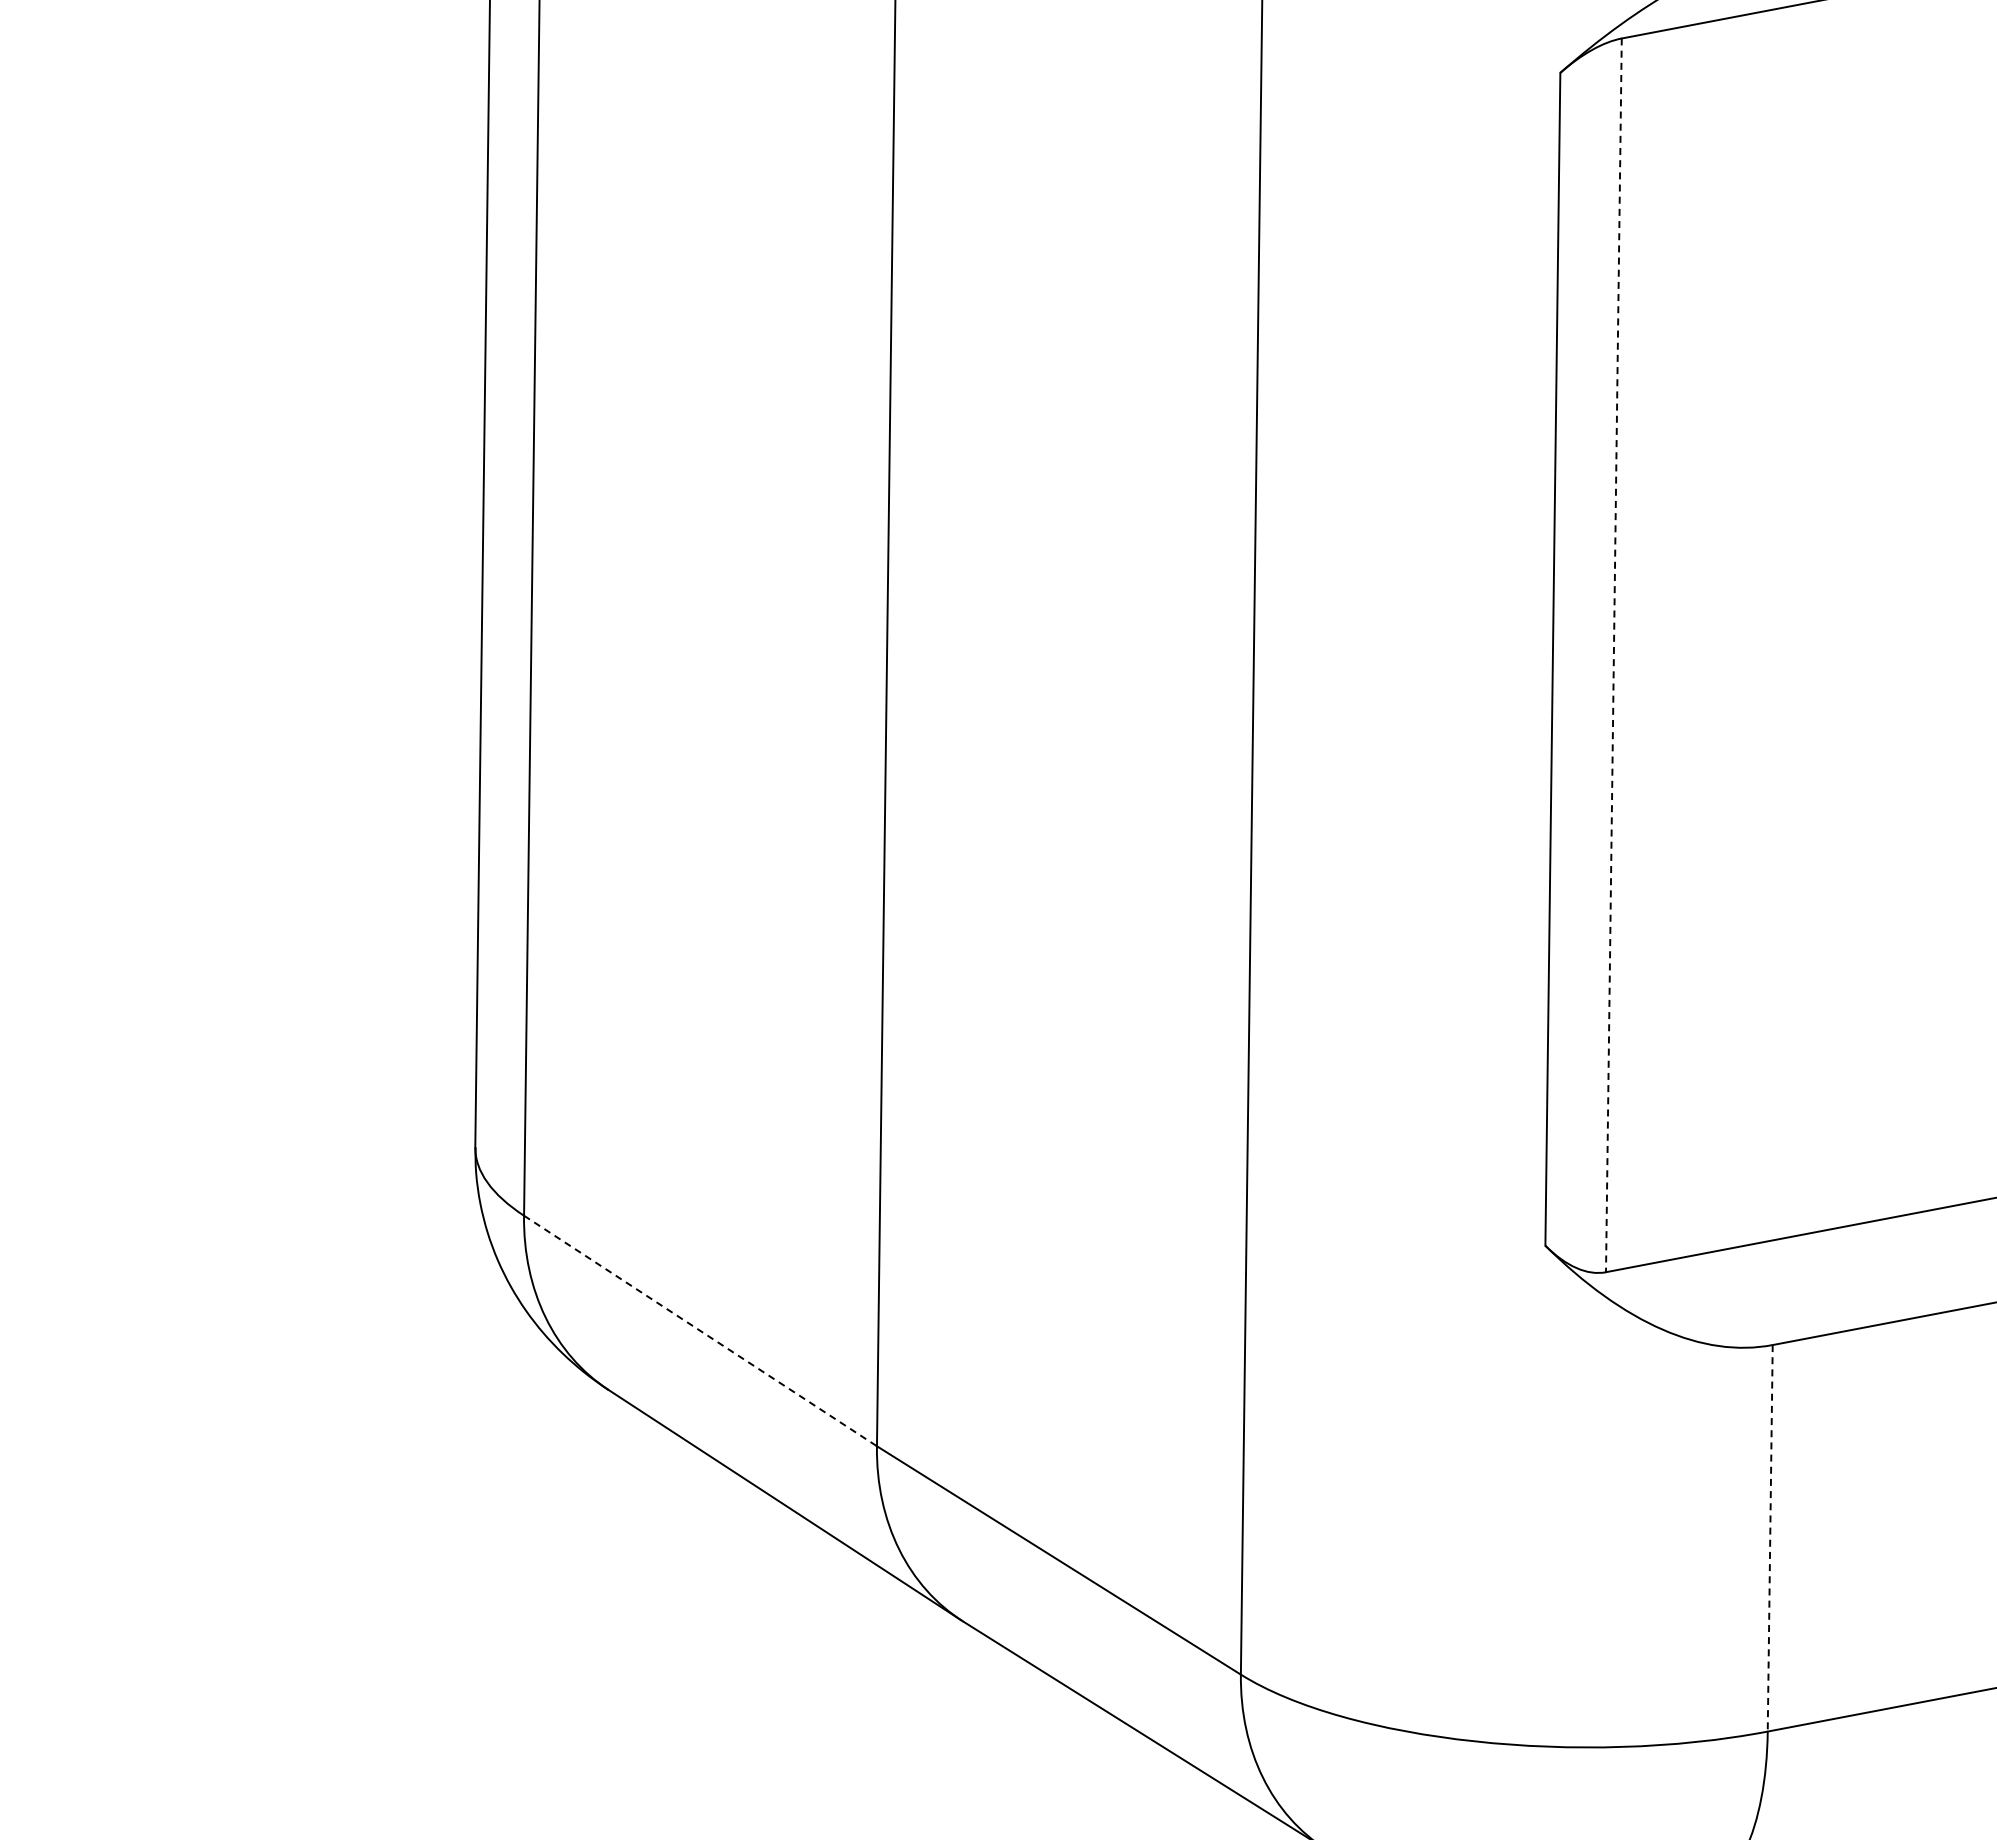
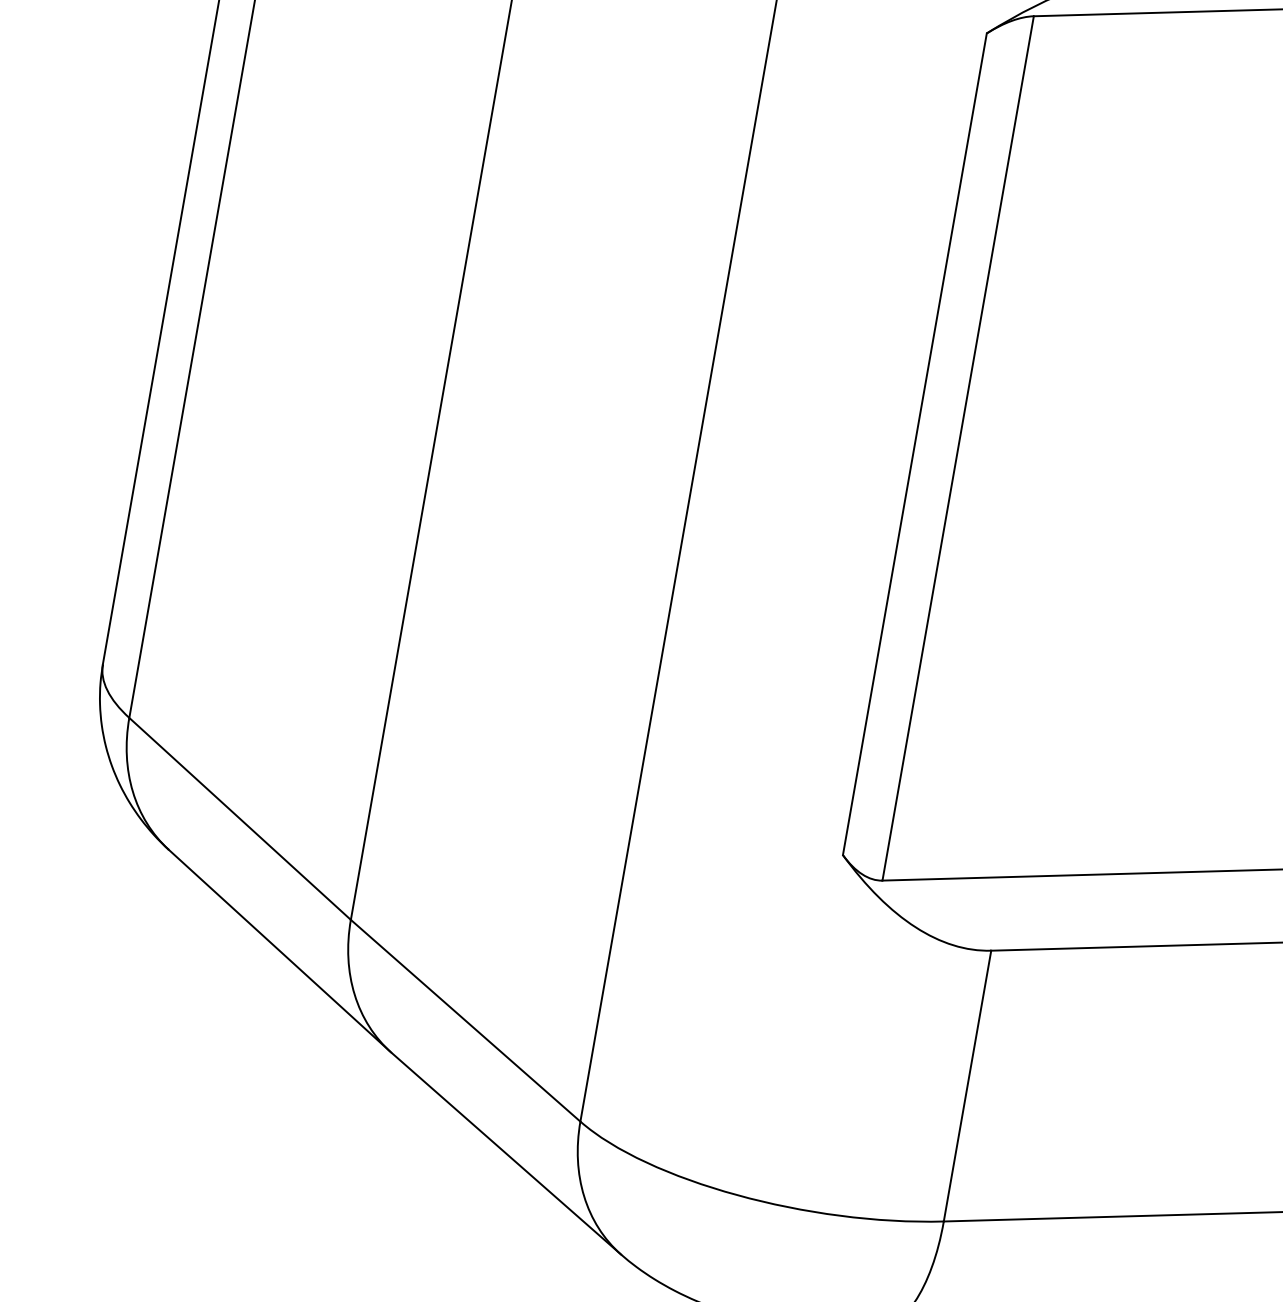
line: (1613, 655) -> (957, 448), dashed -> solid
line: (700, 1330) -> (240, 818), dashed -> solid
line: (1770, 1538) -> (967, 1086), dashed -> solid

